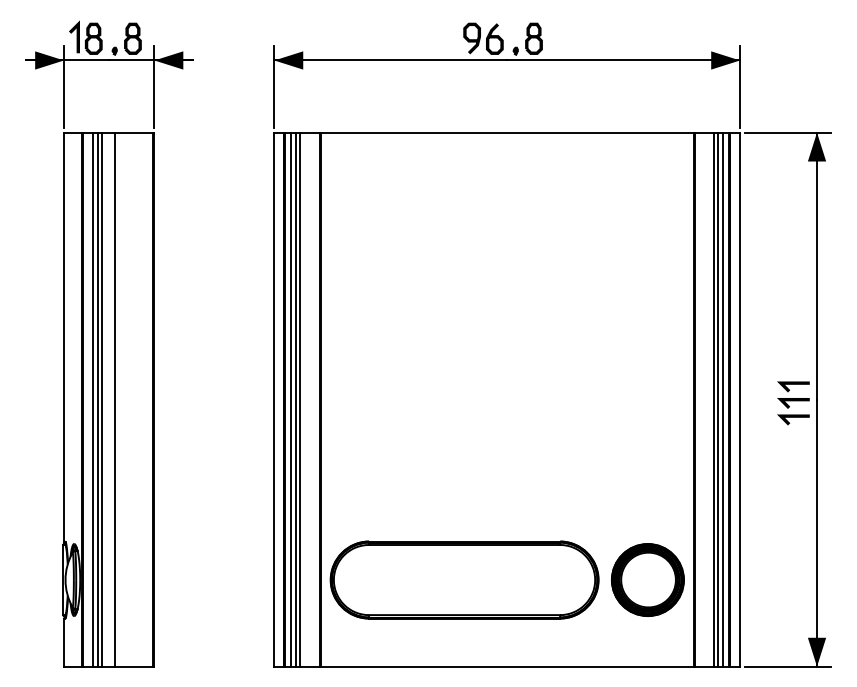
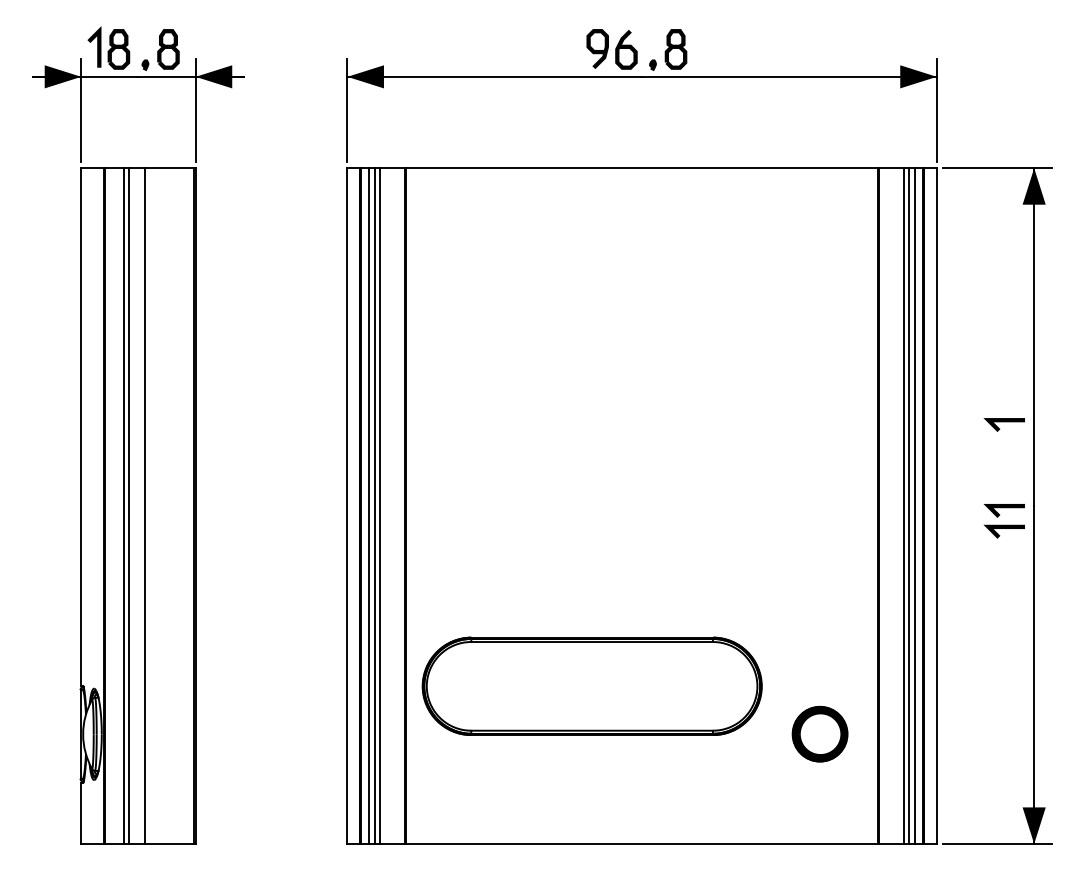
line: (792, 384) -> (1003, 422), moved
line: (92, 399) -> (117, 505), removed
part: (464, 579) -> (591, 685), moved
part: (647, 579) -> (819, 733), size x0.6

